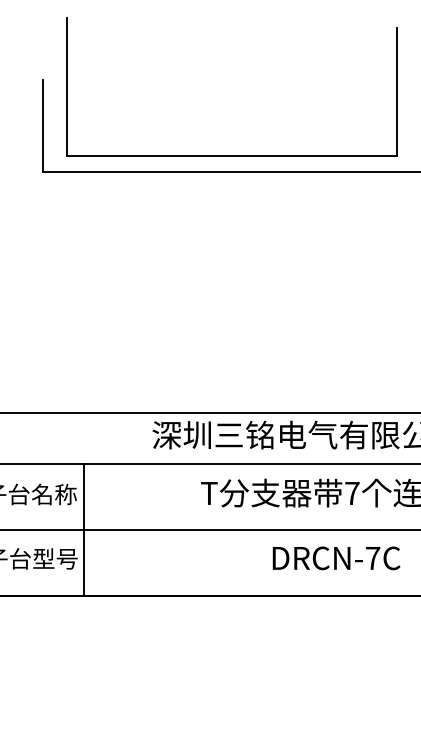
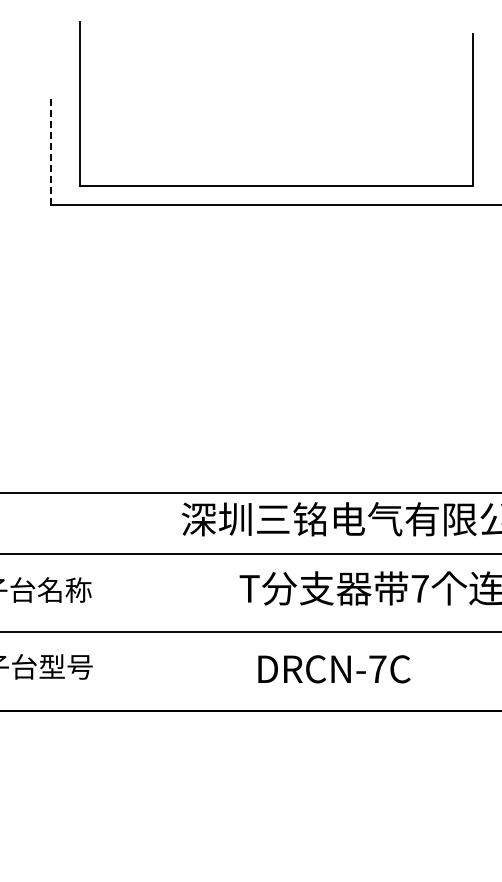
line: (42, 125) -> (50, 149), solid -> dashed
line: (84, 529) -> (100, 631), removed
text: (336, 558) -> (334, 669), moved

